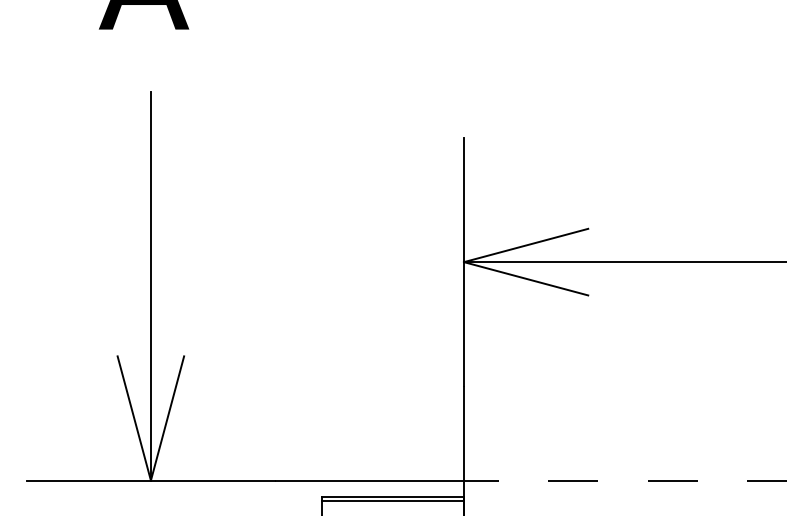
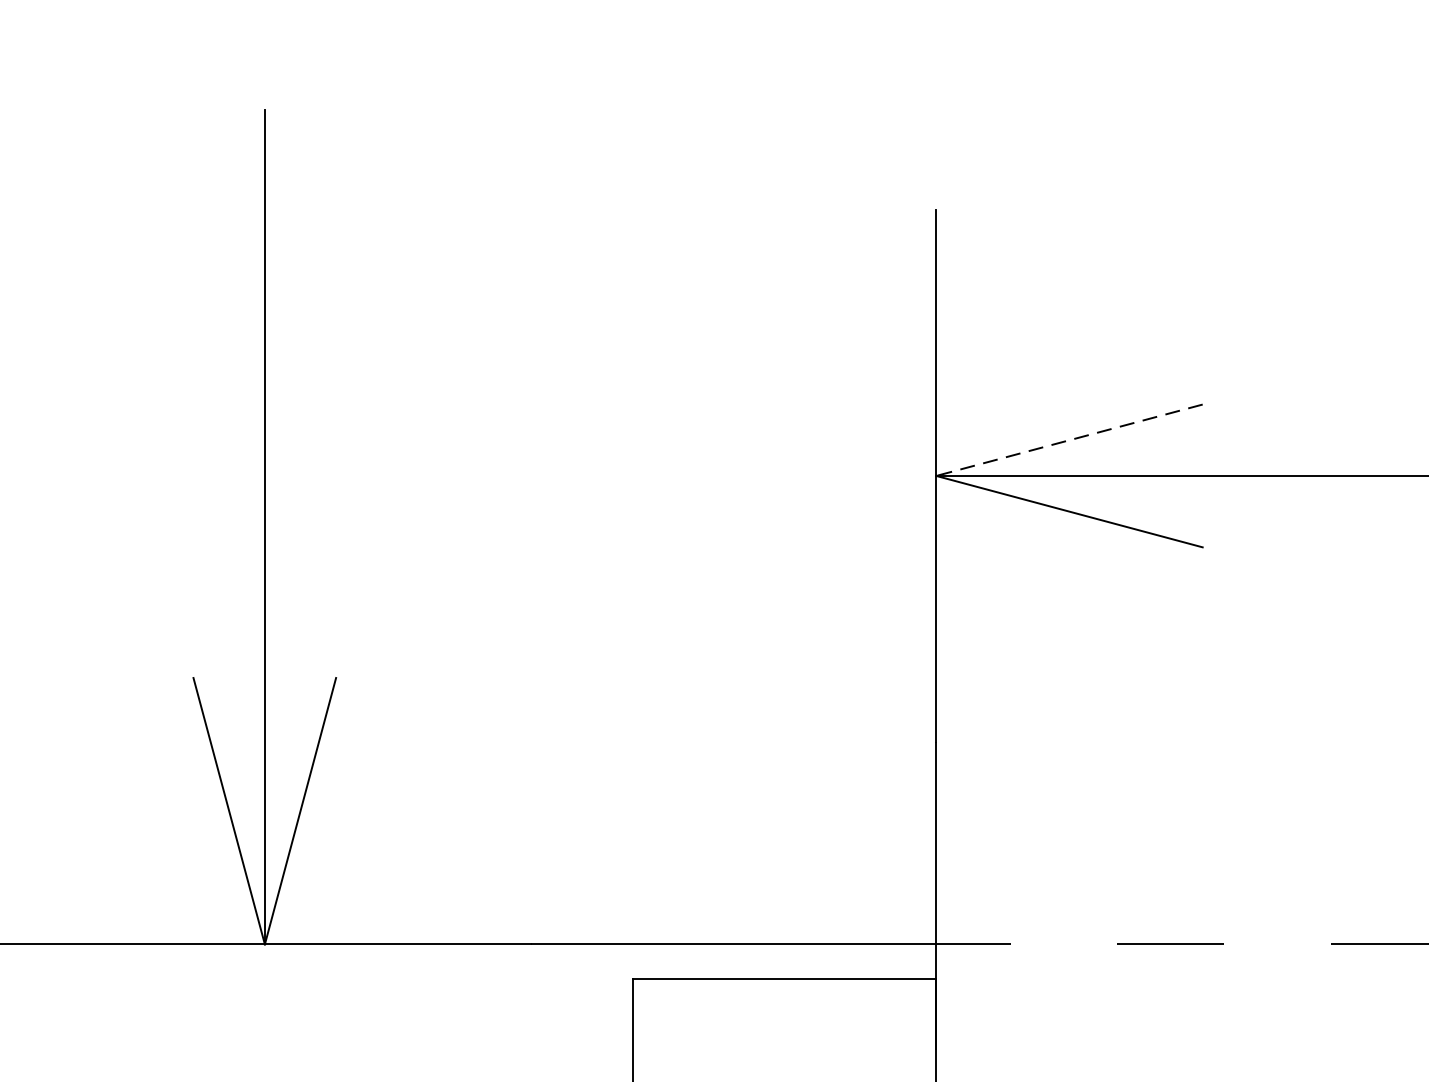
line: (525, 245) -> (1068, 440), solid -> dashed
line: (393, 500) -> (785, 987), removed

